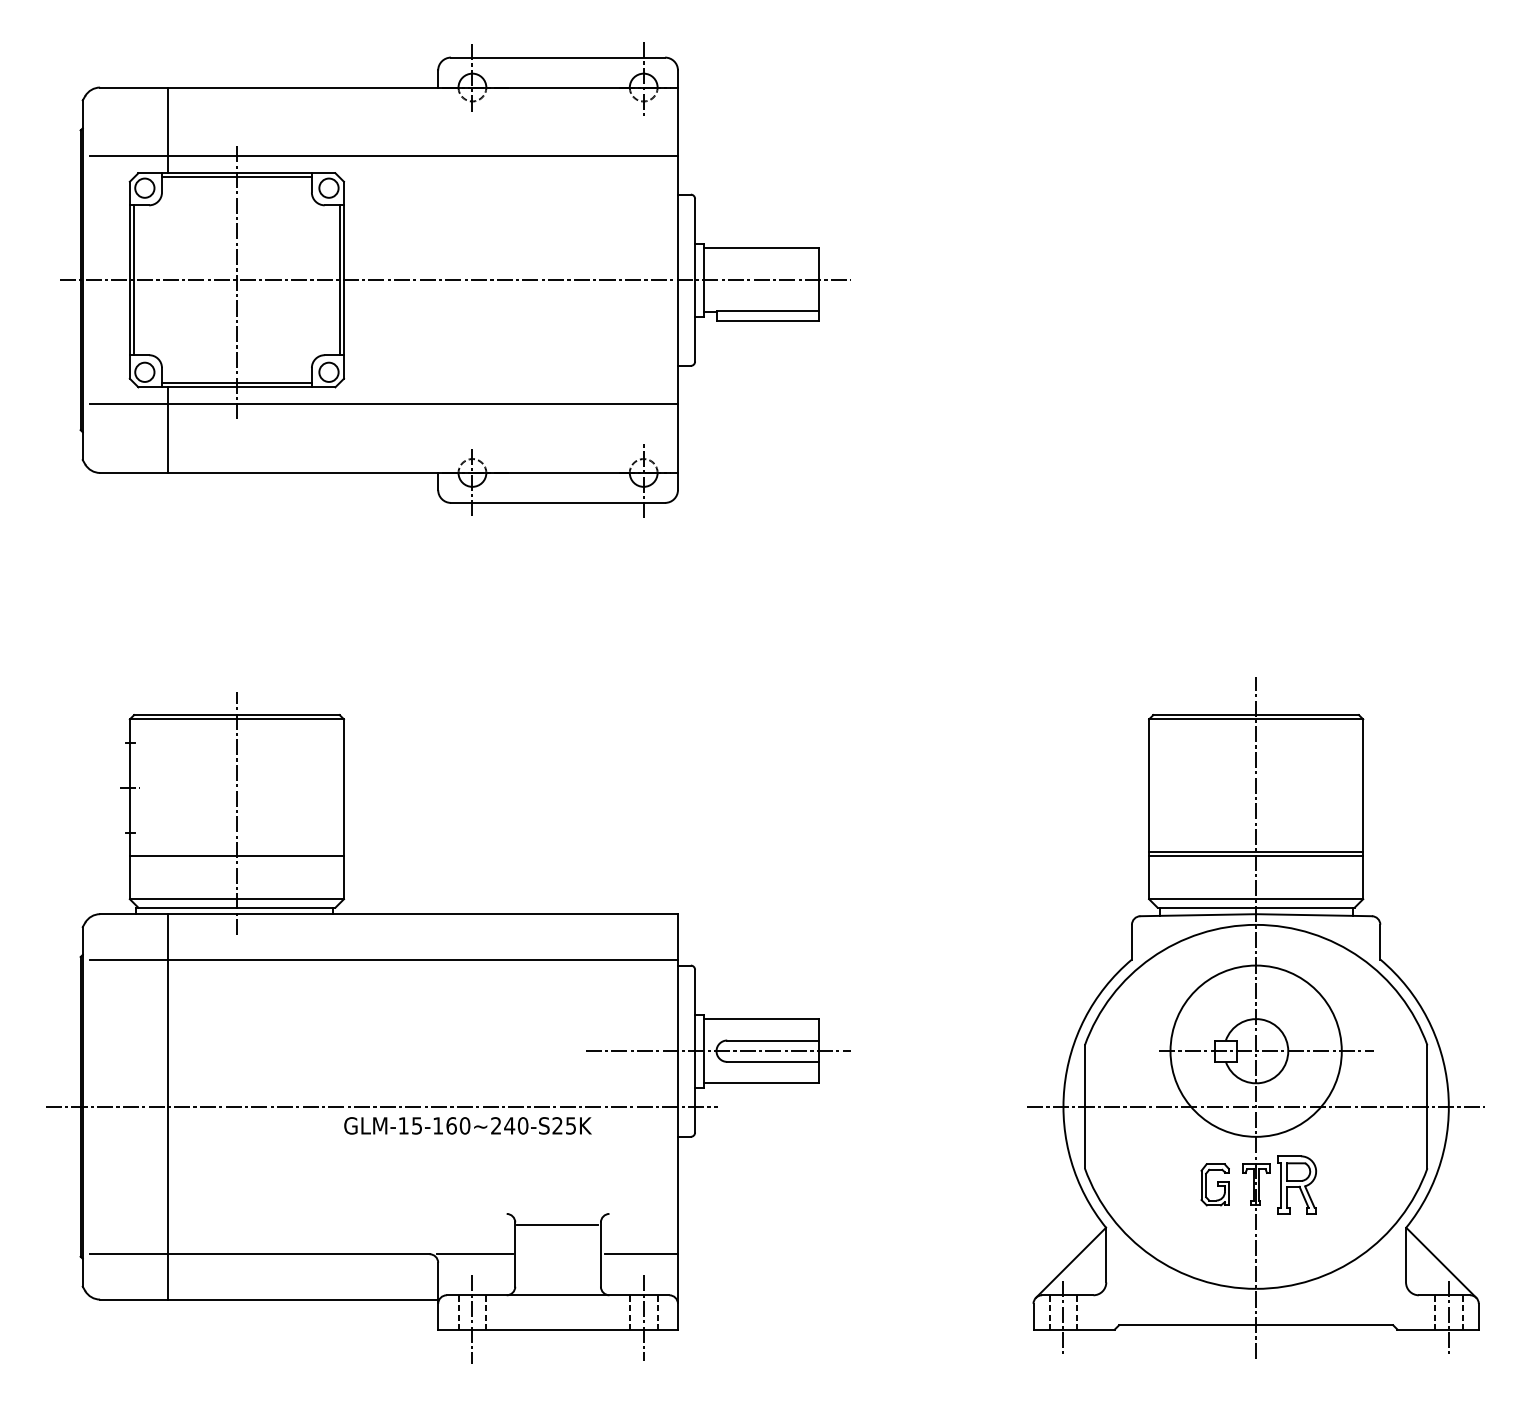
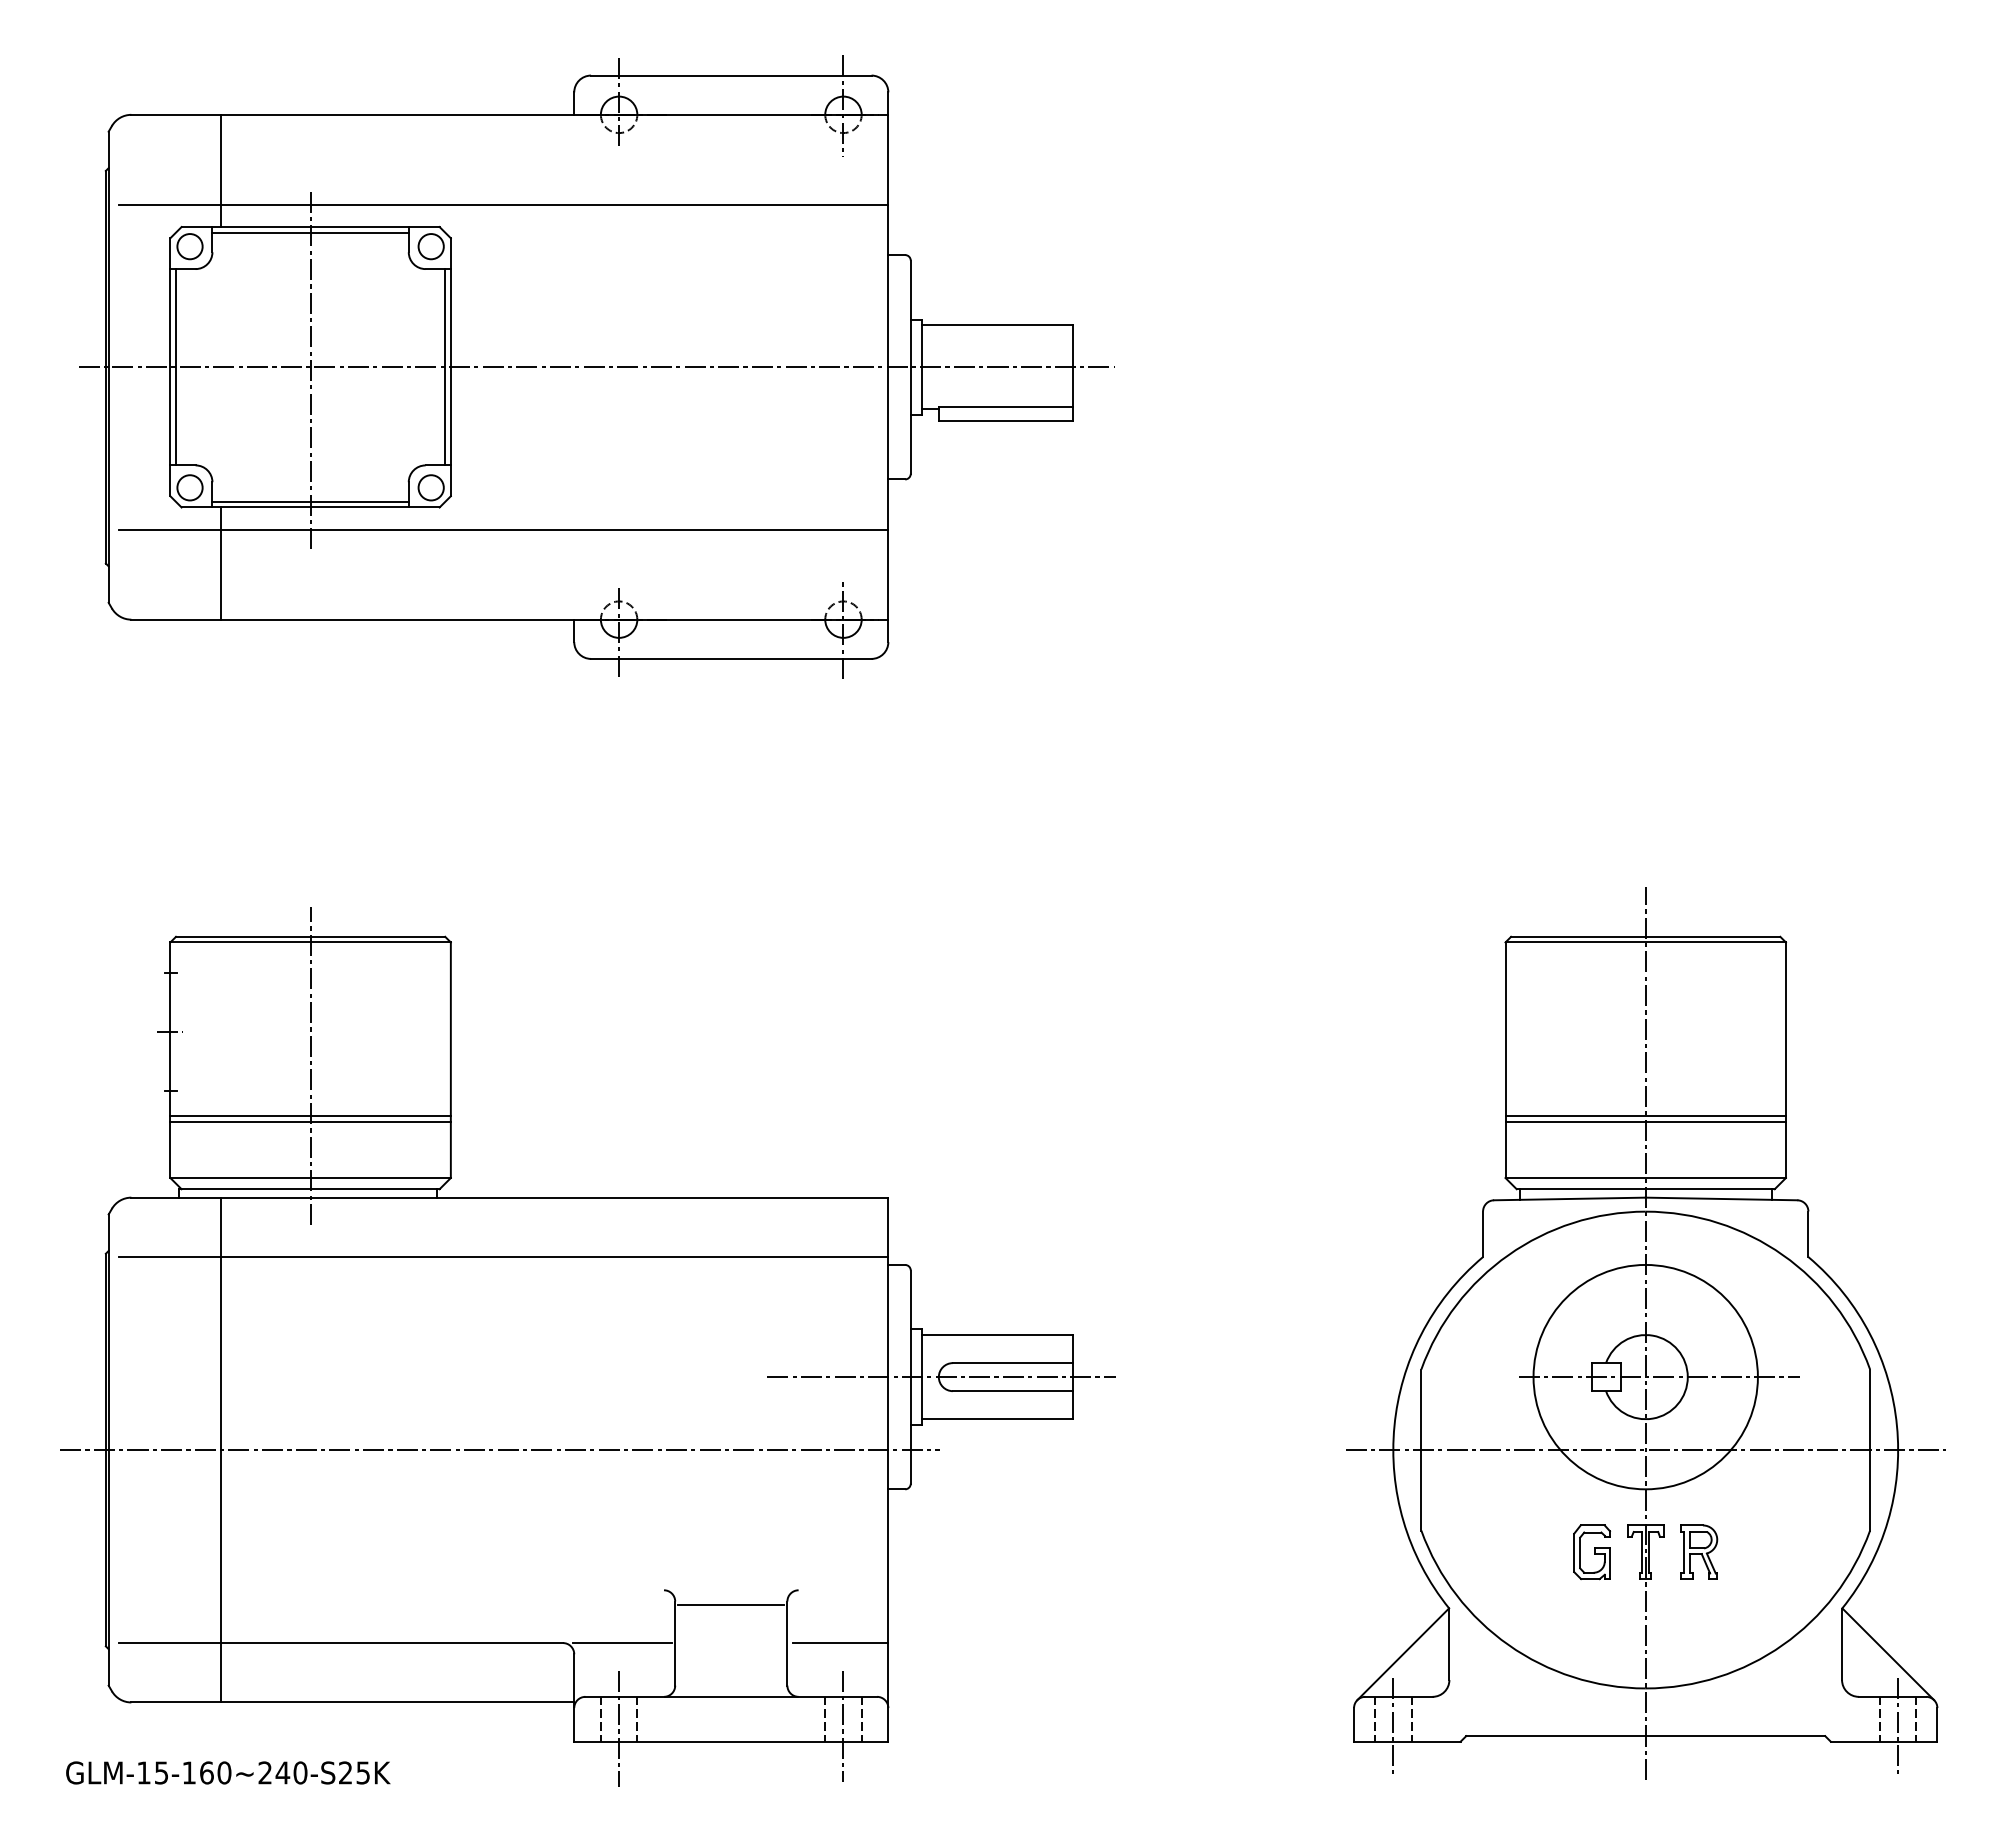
line: (236, 852) -> (310, 1116), added
text: (468, 1125) -> (228, 1772), moved
part: (1297, 1184) -> (1699, 1551), size x0.71

